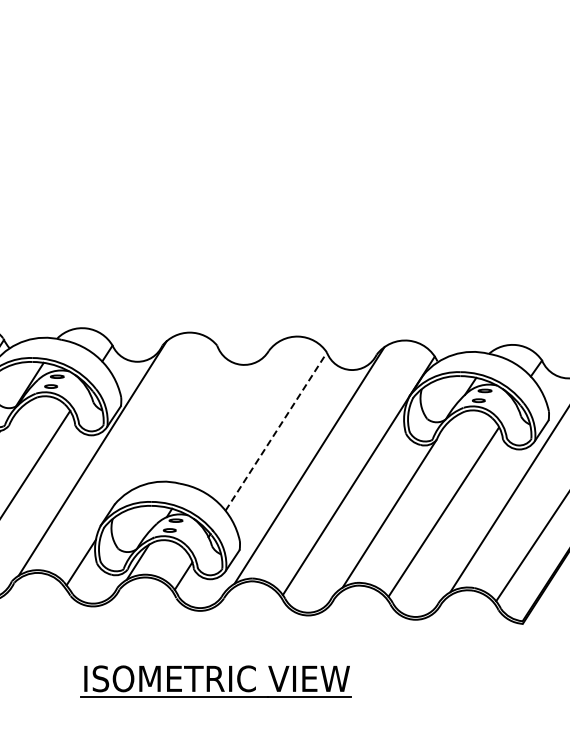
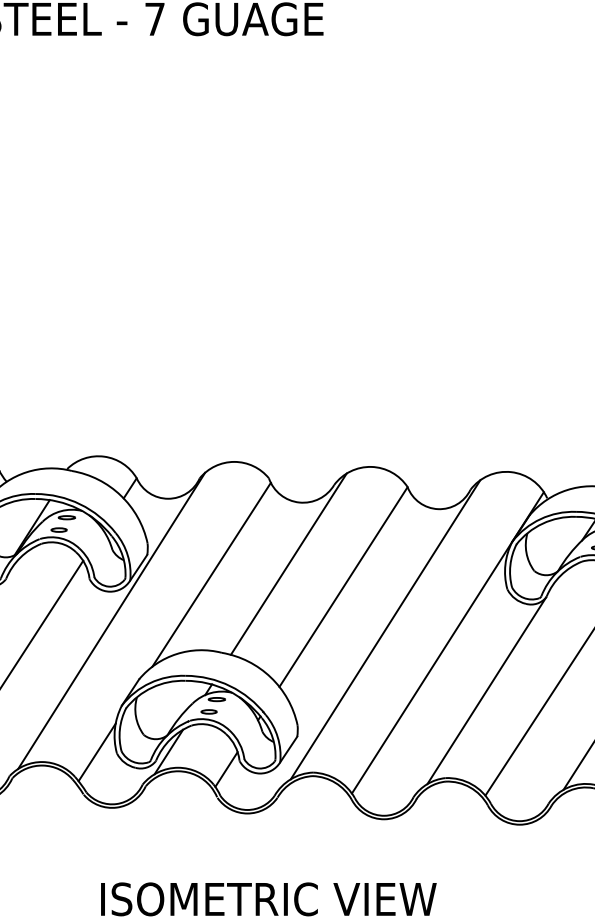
line: (232, 413) -> (288, 564), added
line: (171, 421) -> (211, 574), added
line: (276, 431) -> (343, 586), dashed -> solid

